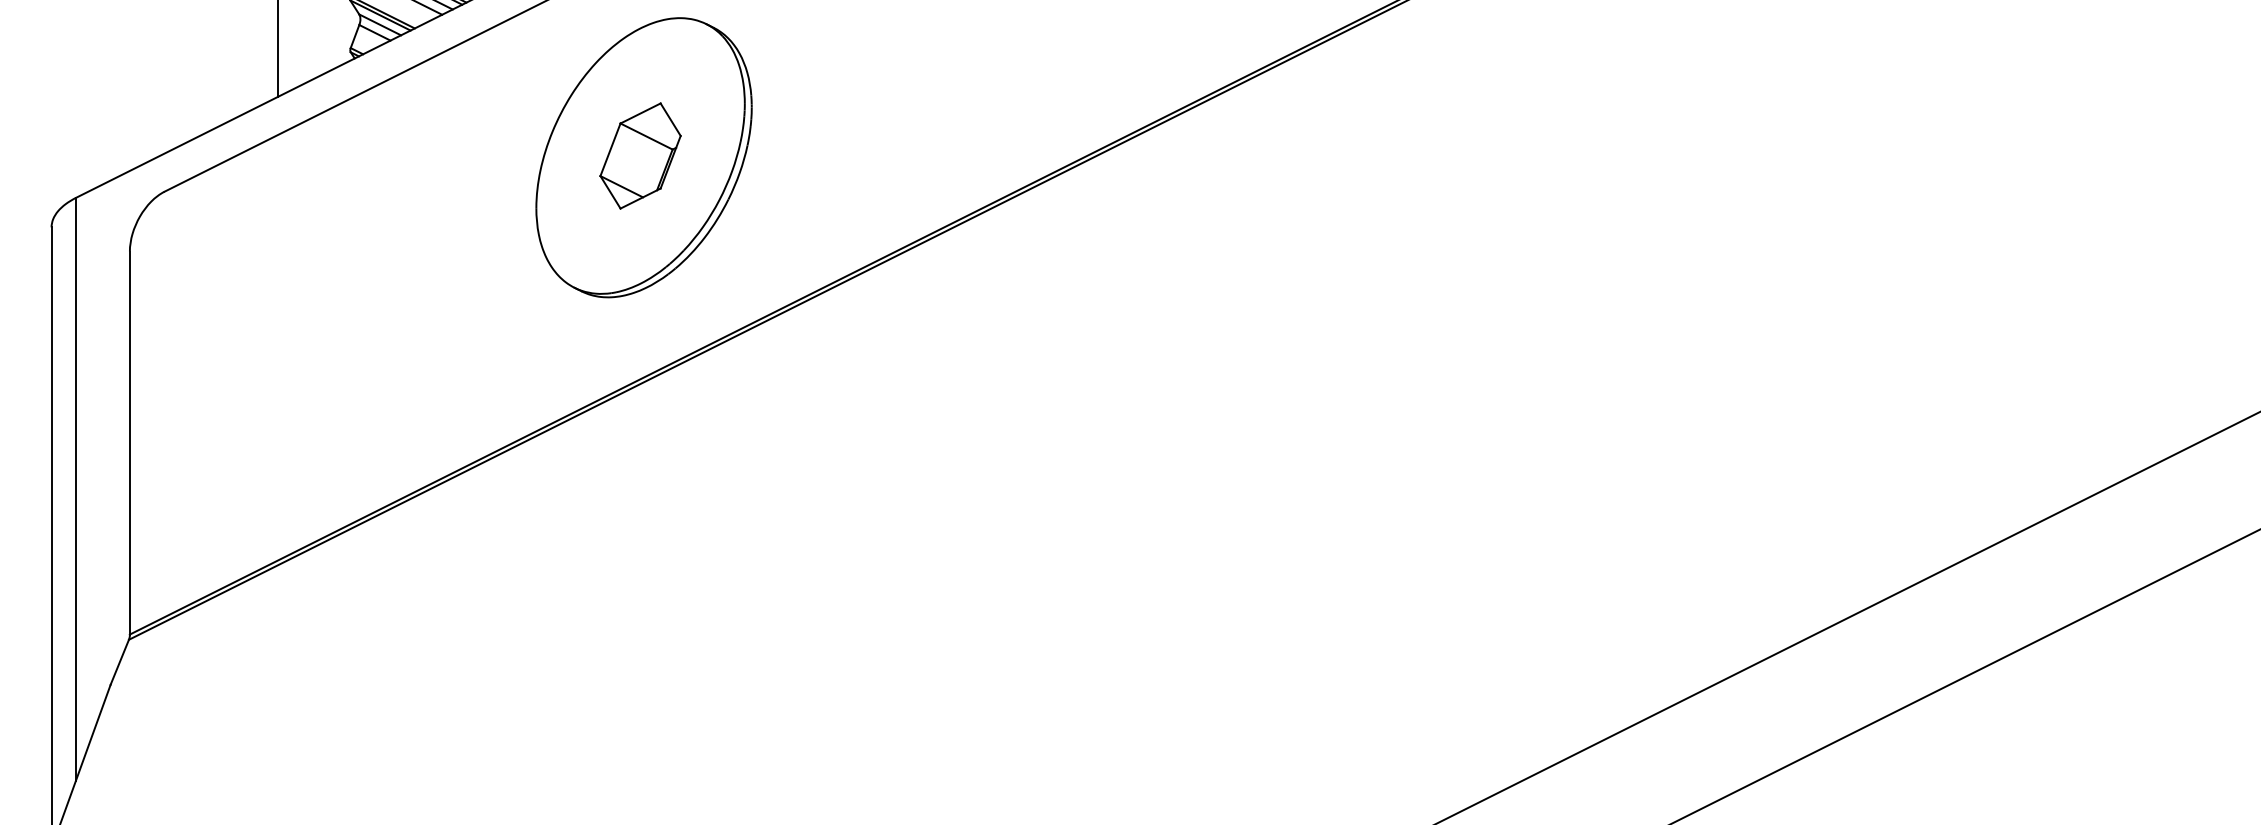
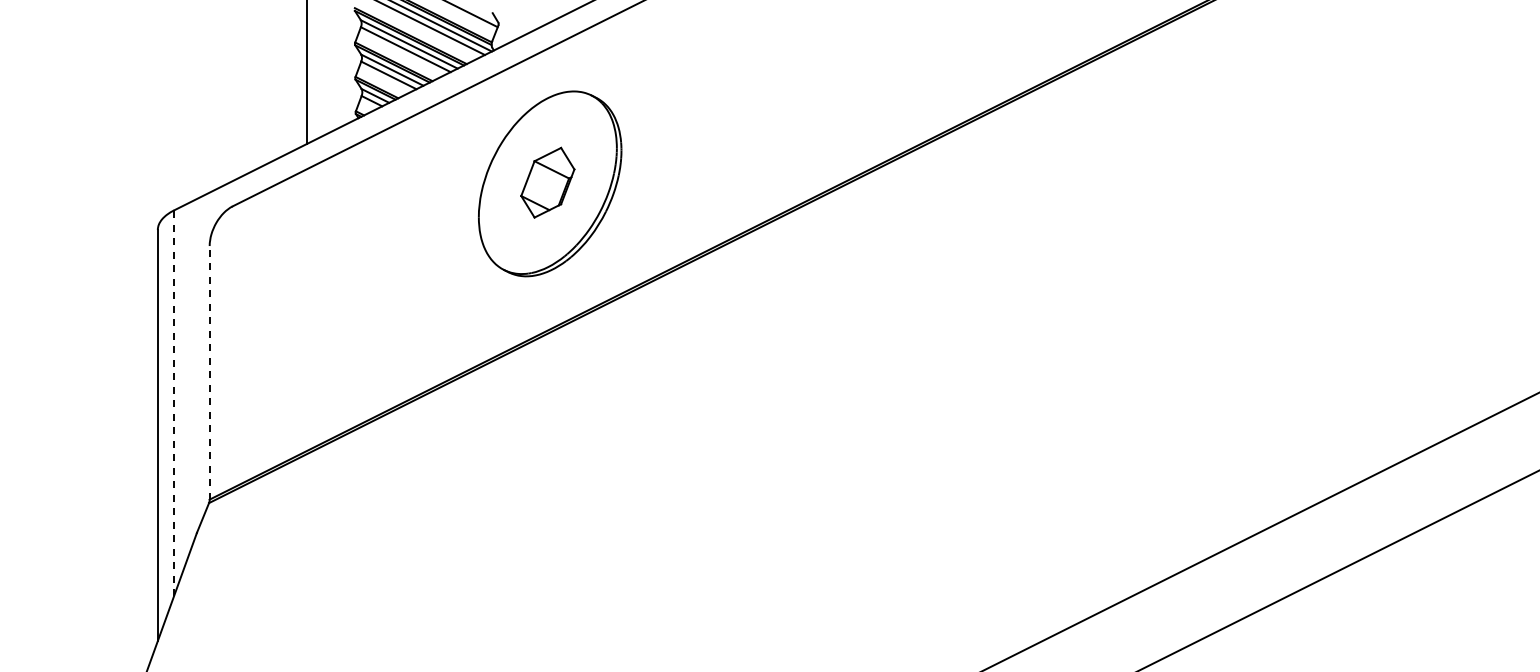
line: (129, 442) -> (209, 372), solid -> dashed
line: (76, 489) -> (174, 403), solid -> dashed

